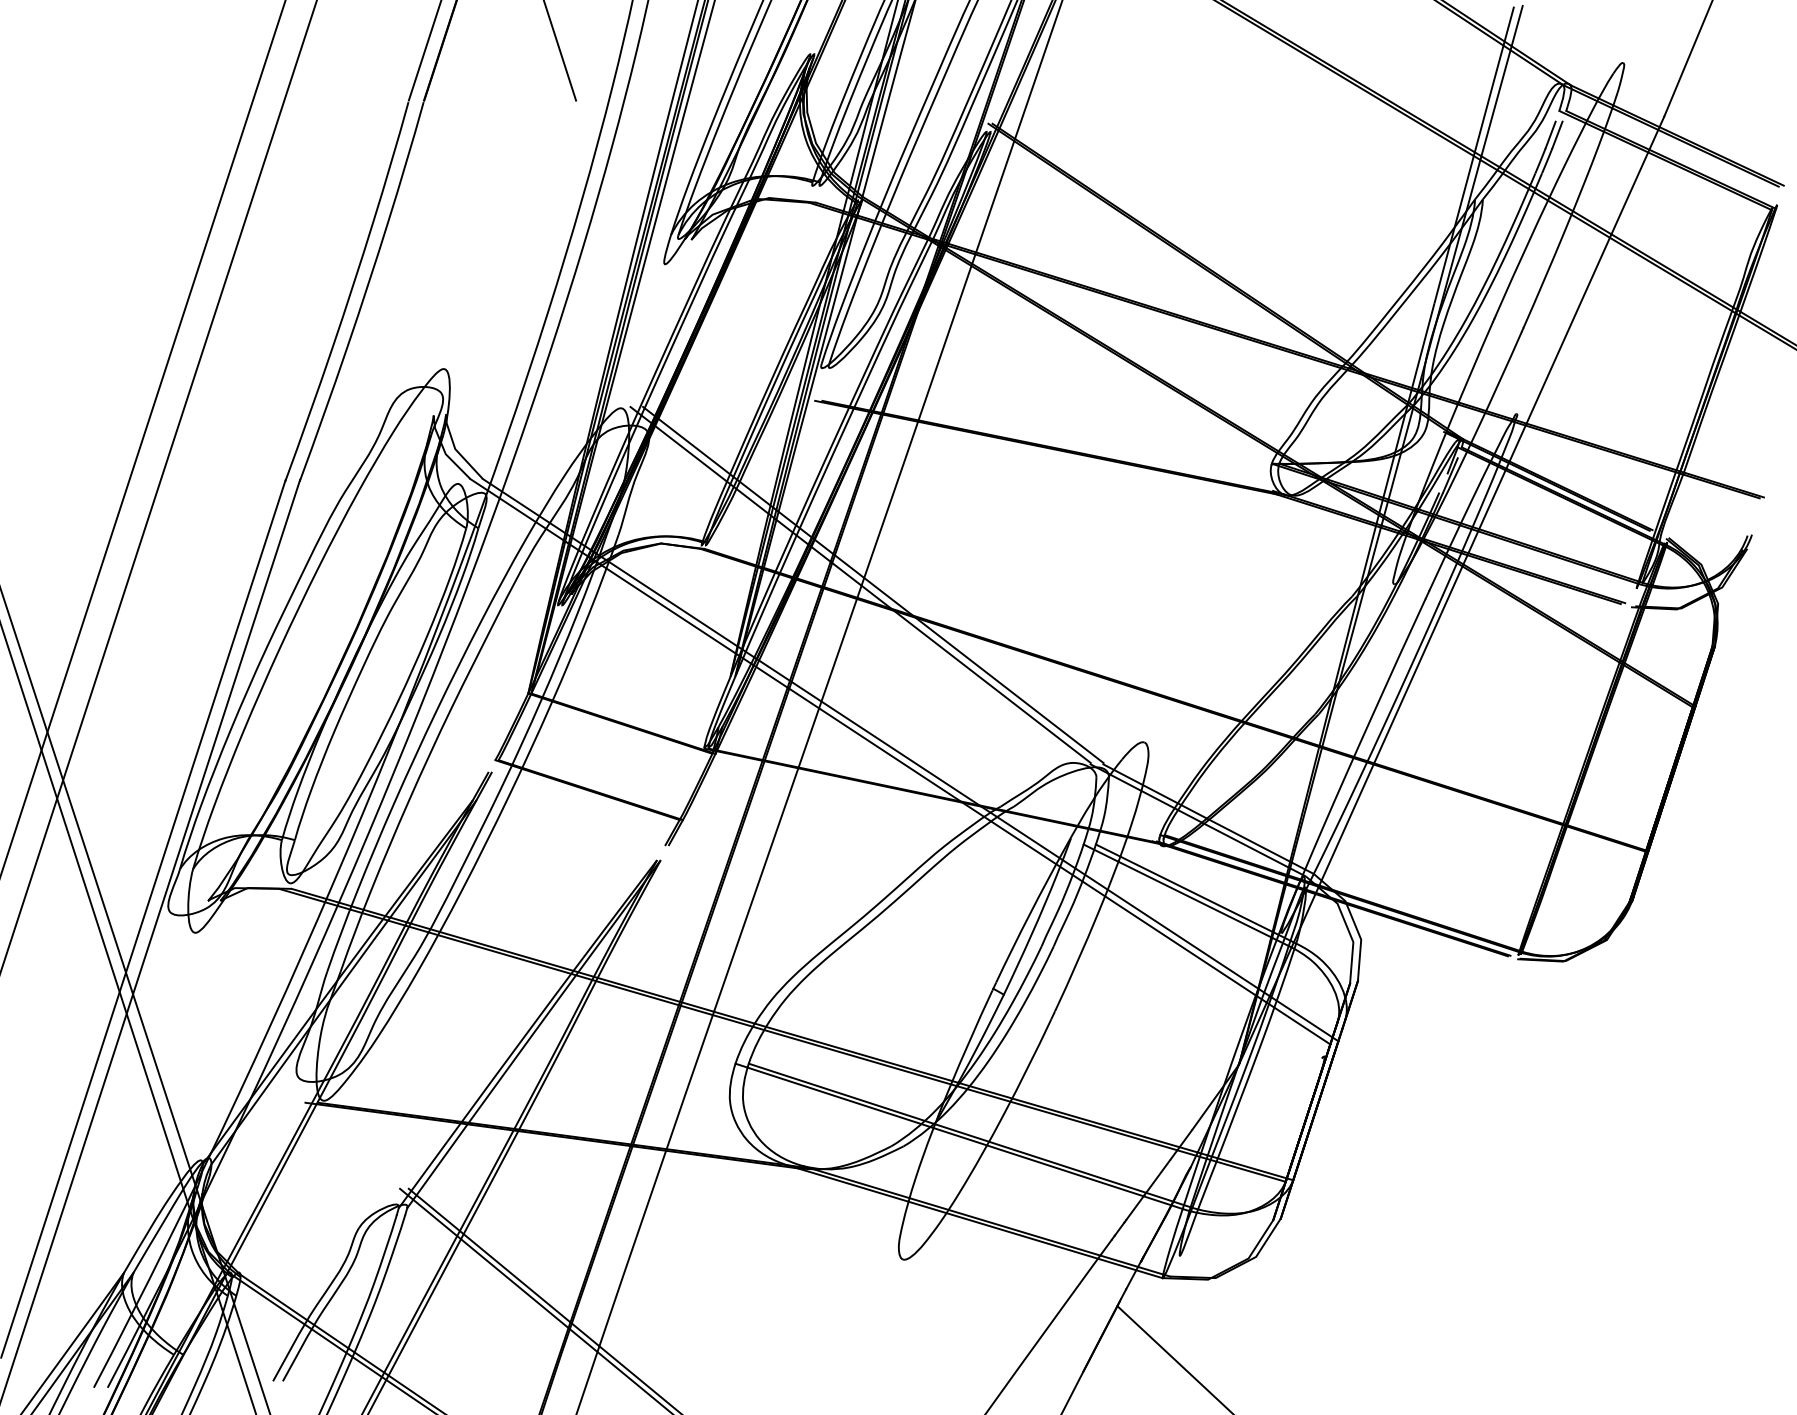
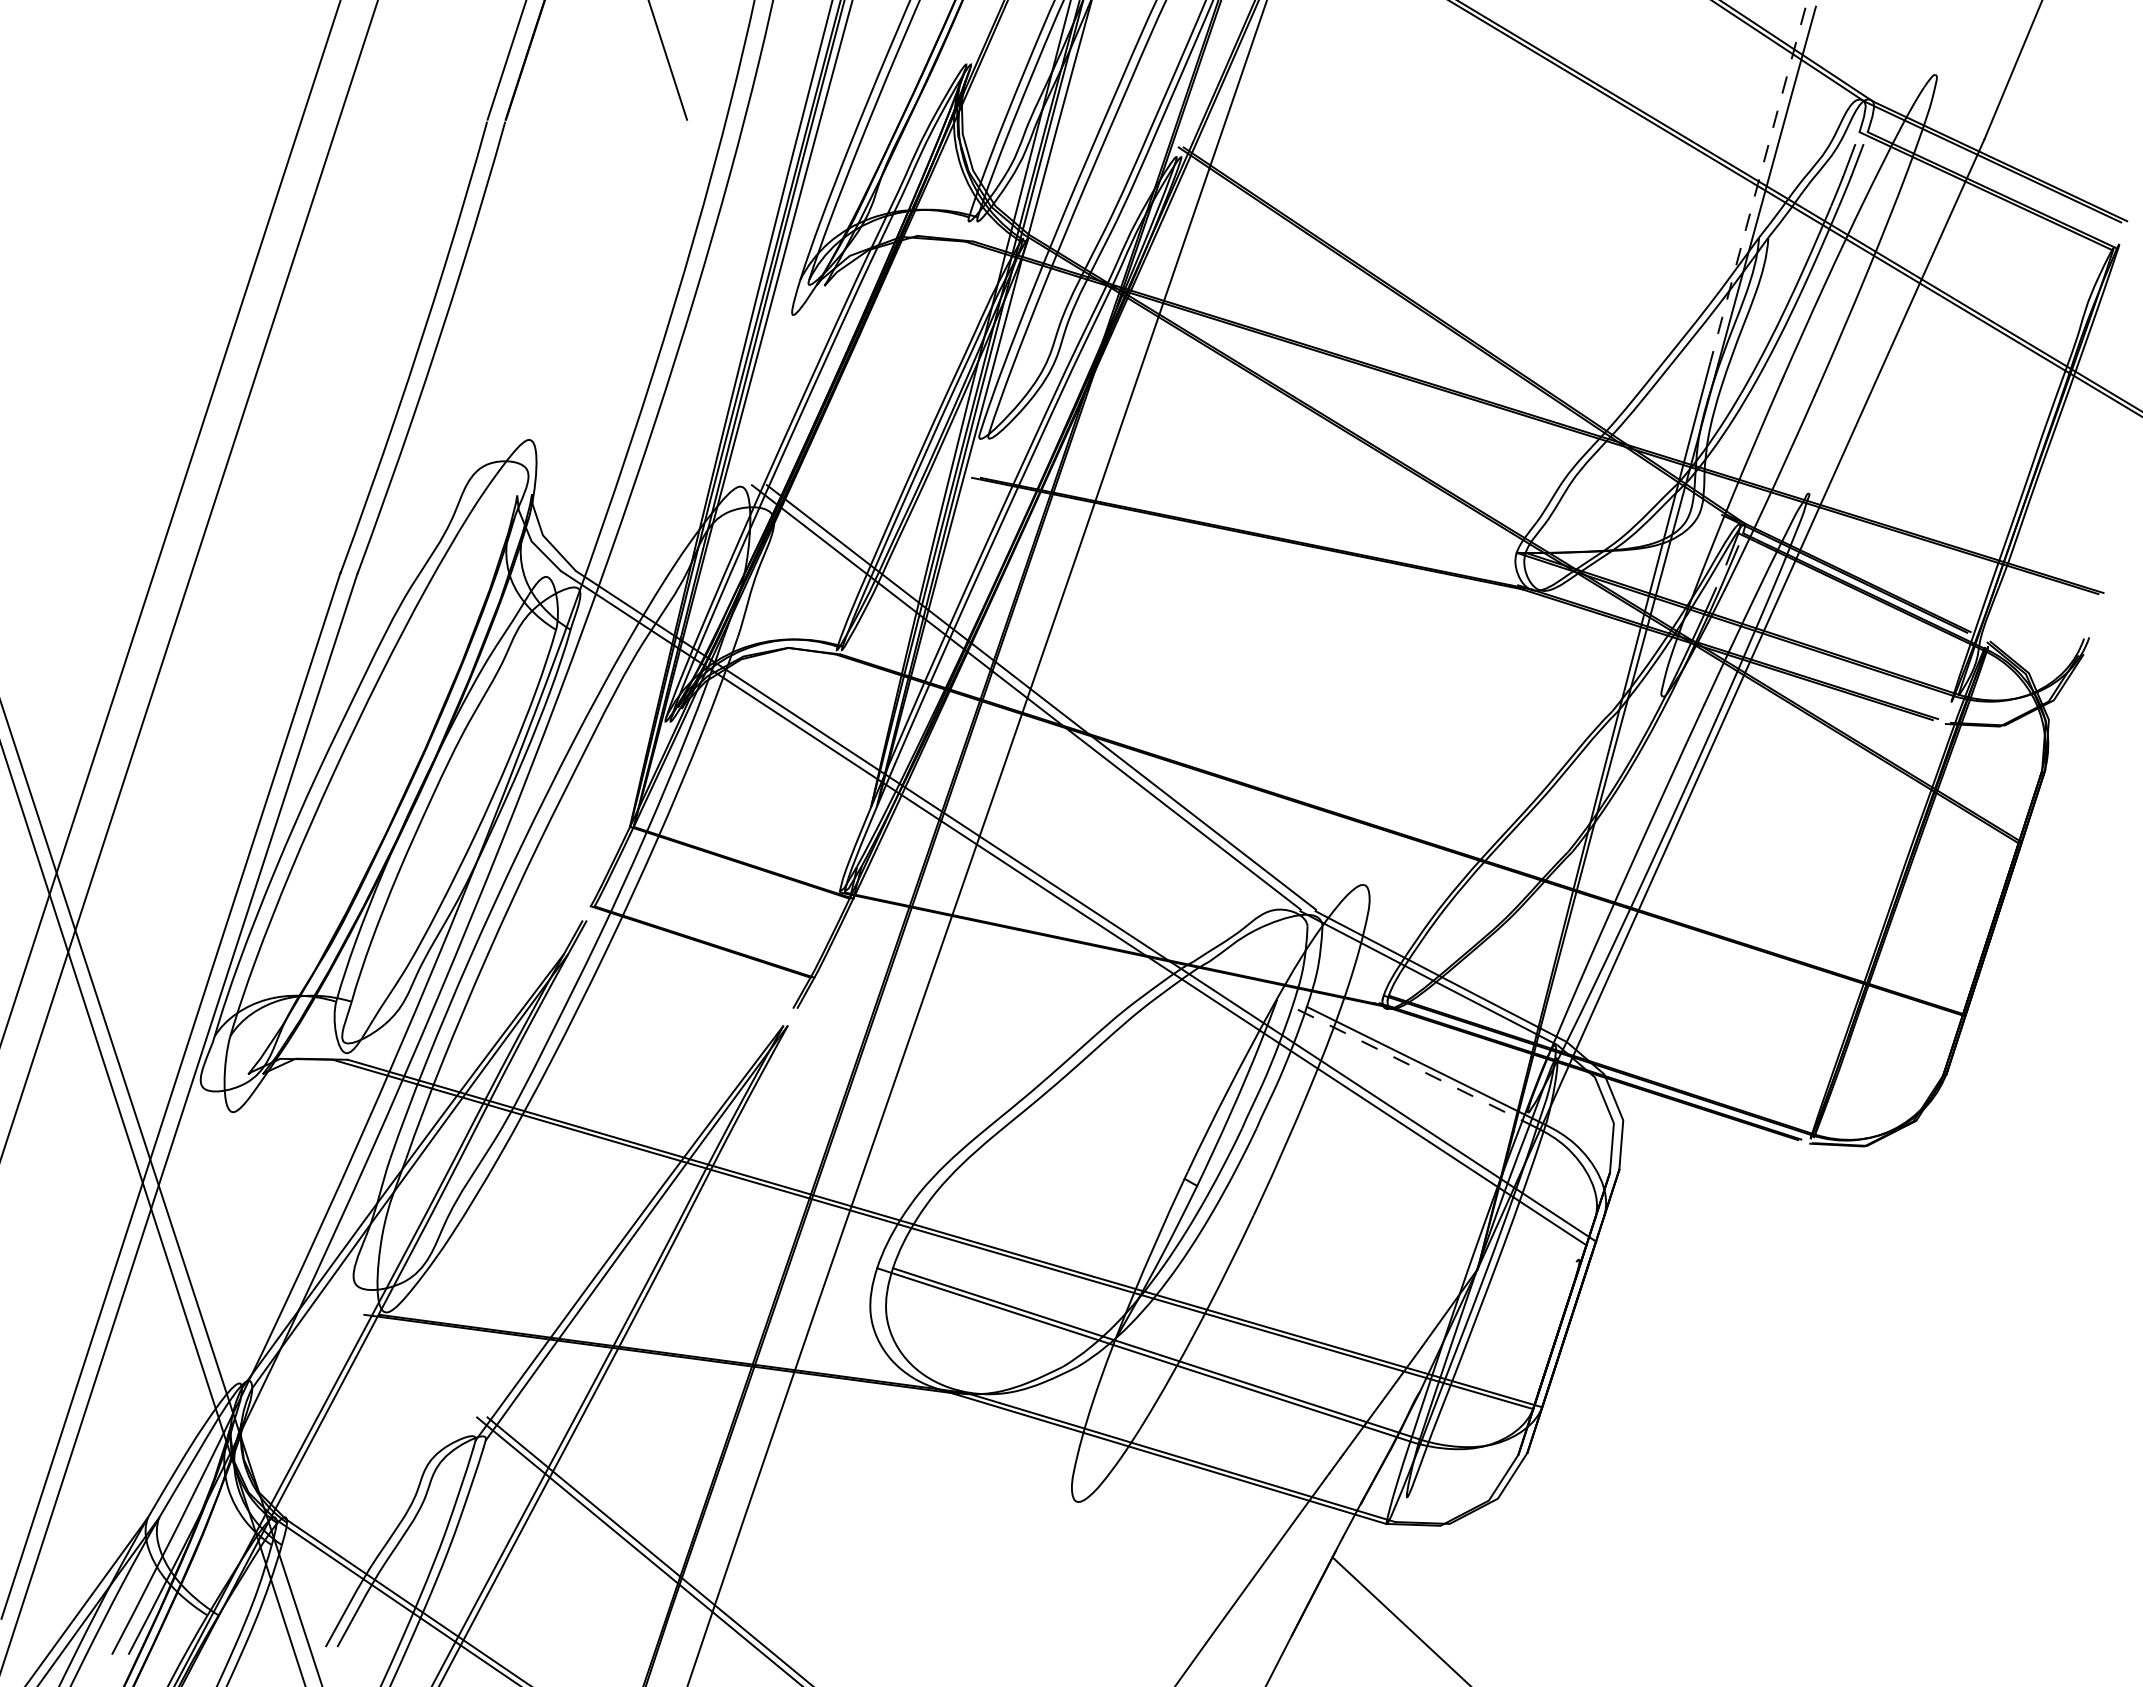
arc: (1473, 154) -> (1757, 184), solid -> dashed
line: (1186, 895) -> (1414, 1067), solid -> dashed

